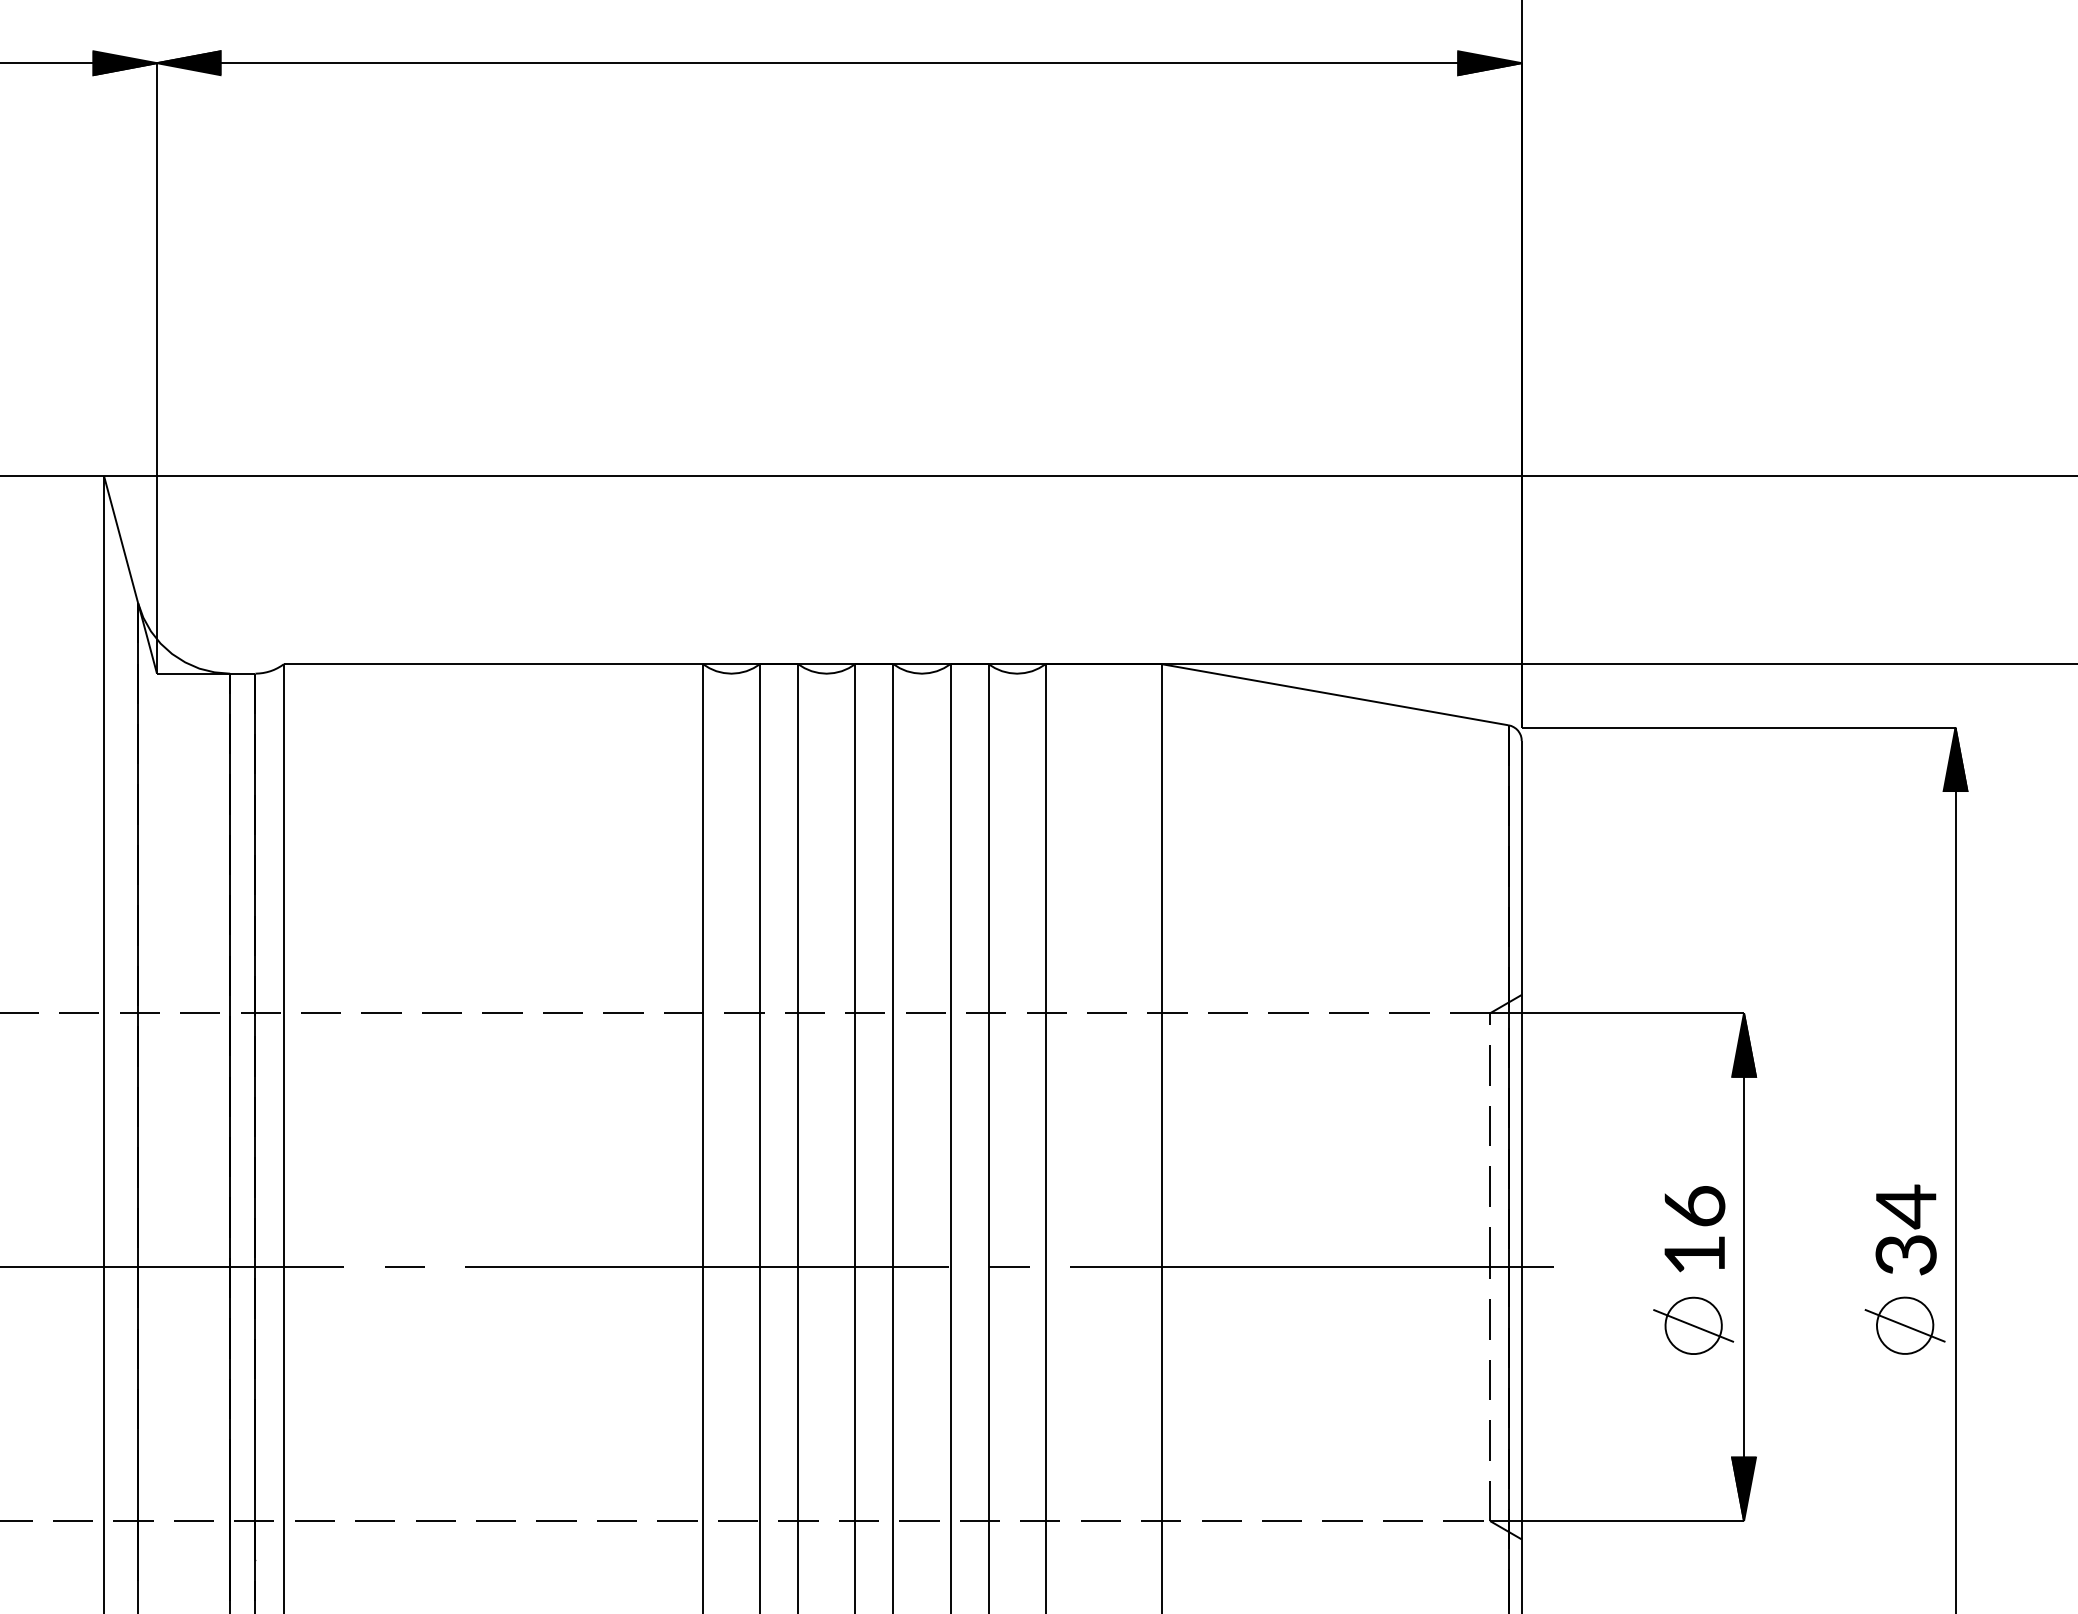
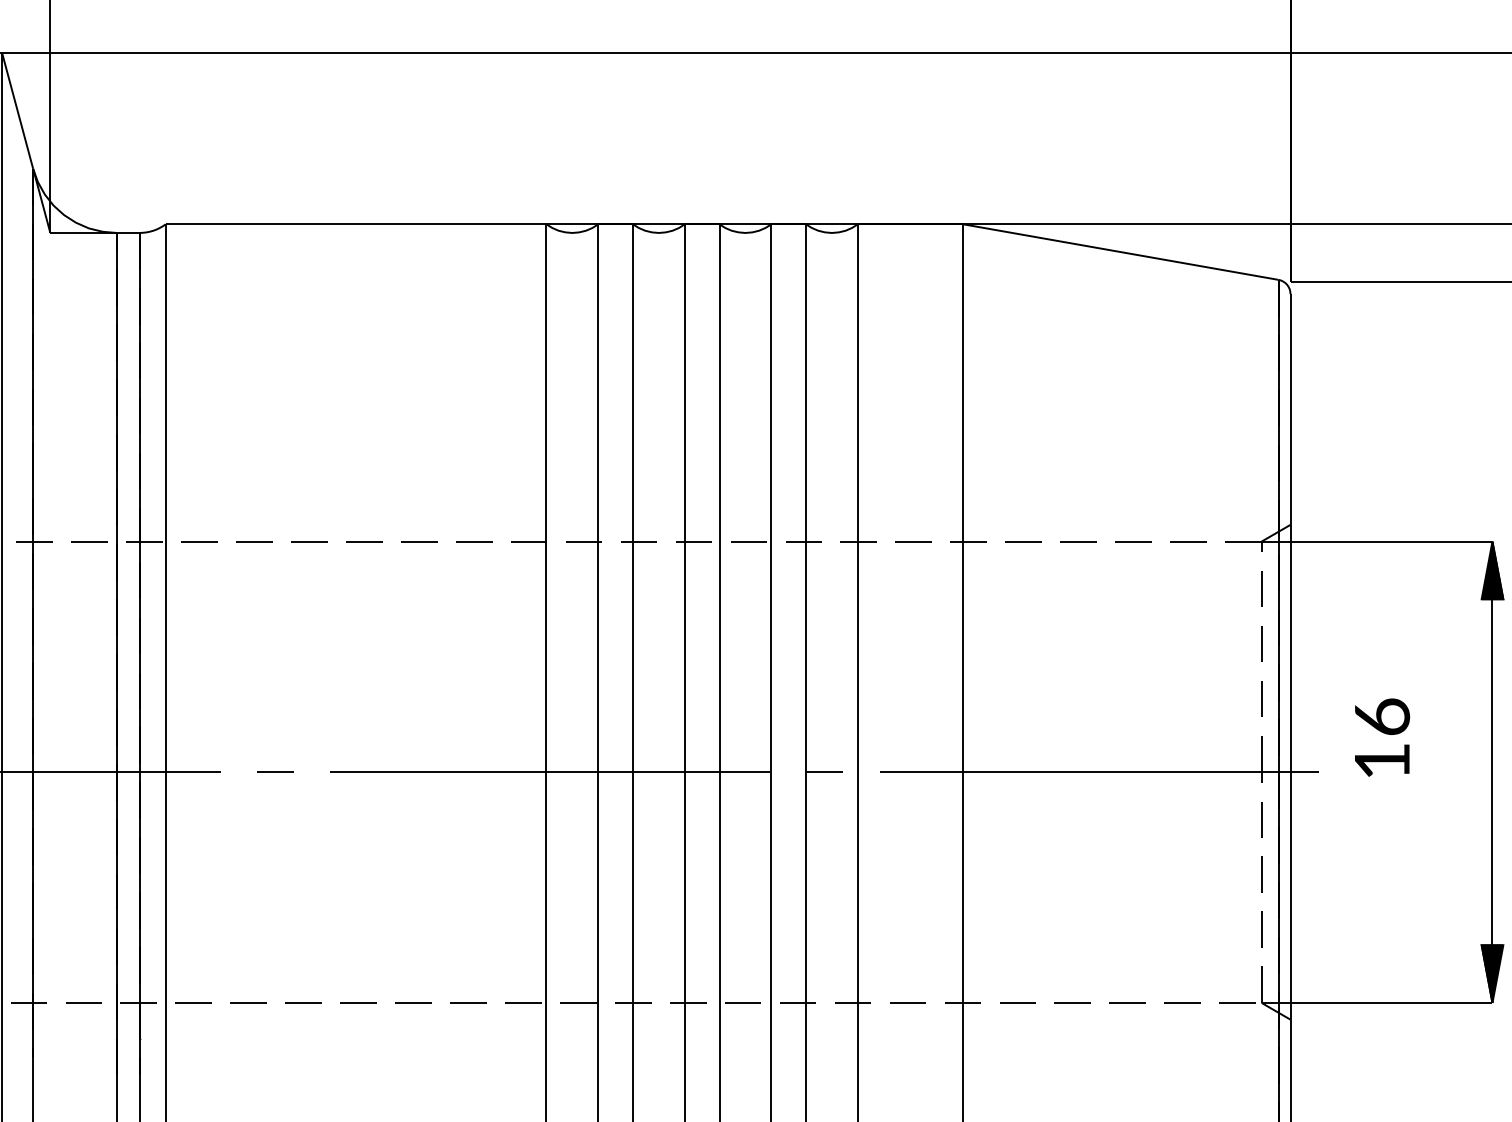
text: (1694, 1229) -> (1382, 738), moved
part: (1693, 1325) -> (1446, 825), removed

